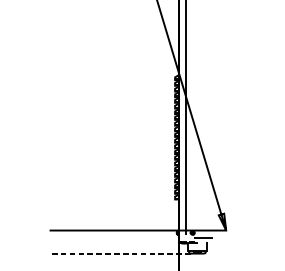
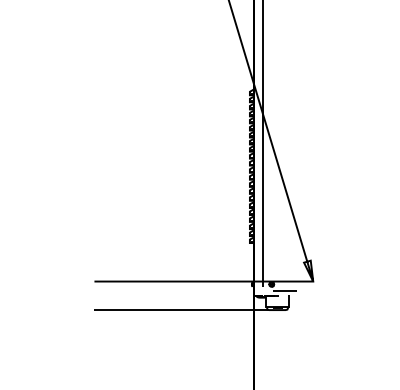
line: (119, 253) -> (181, 310), dashed -> solid

